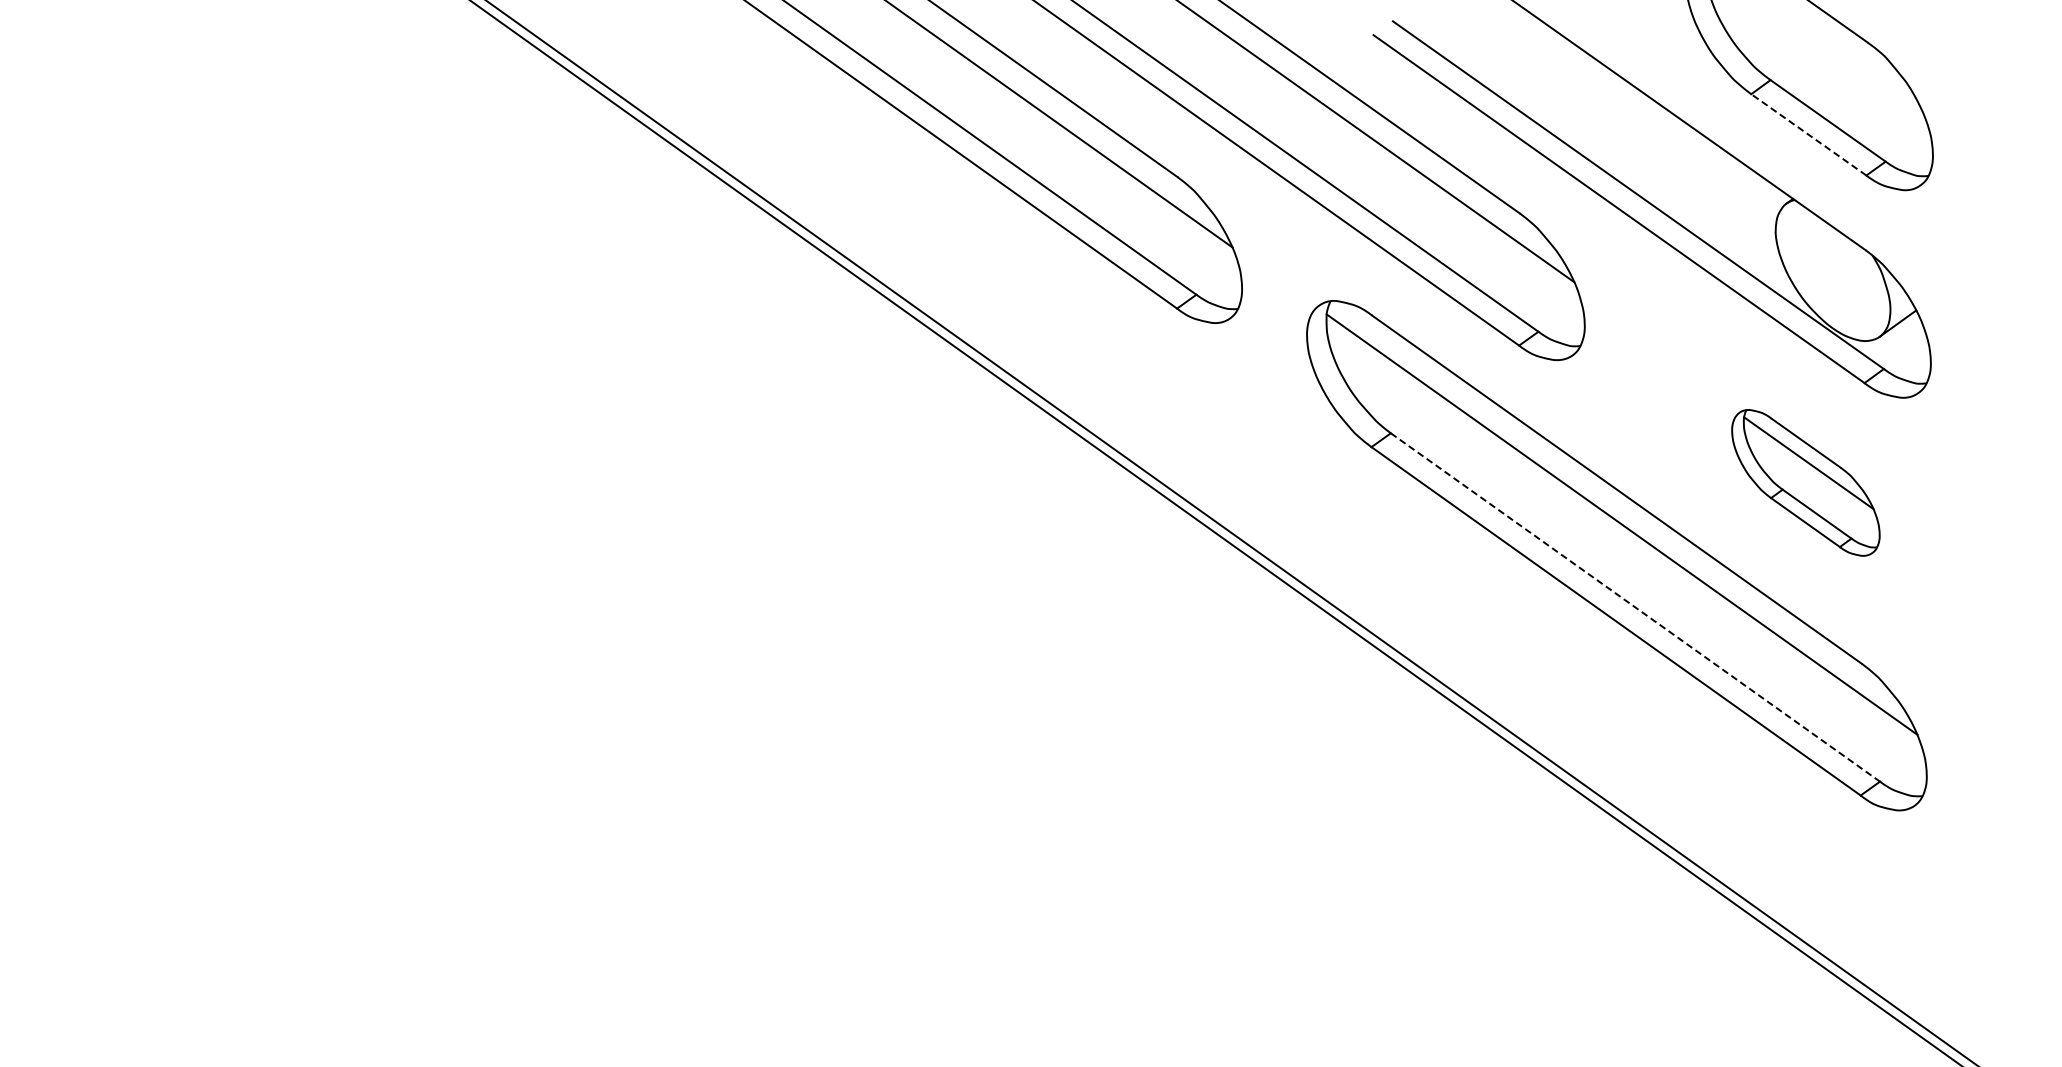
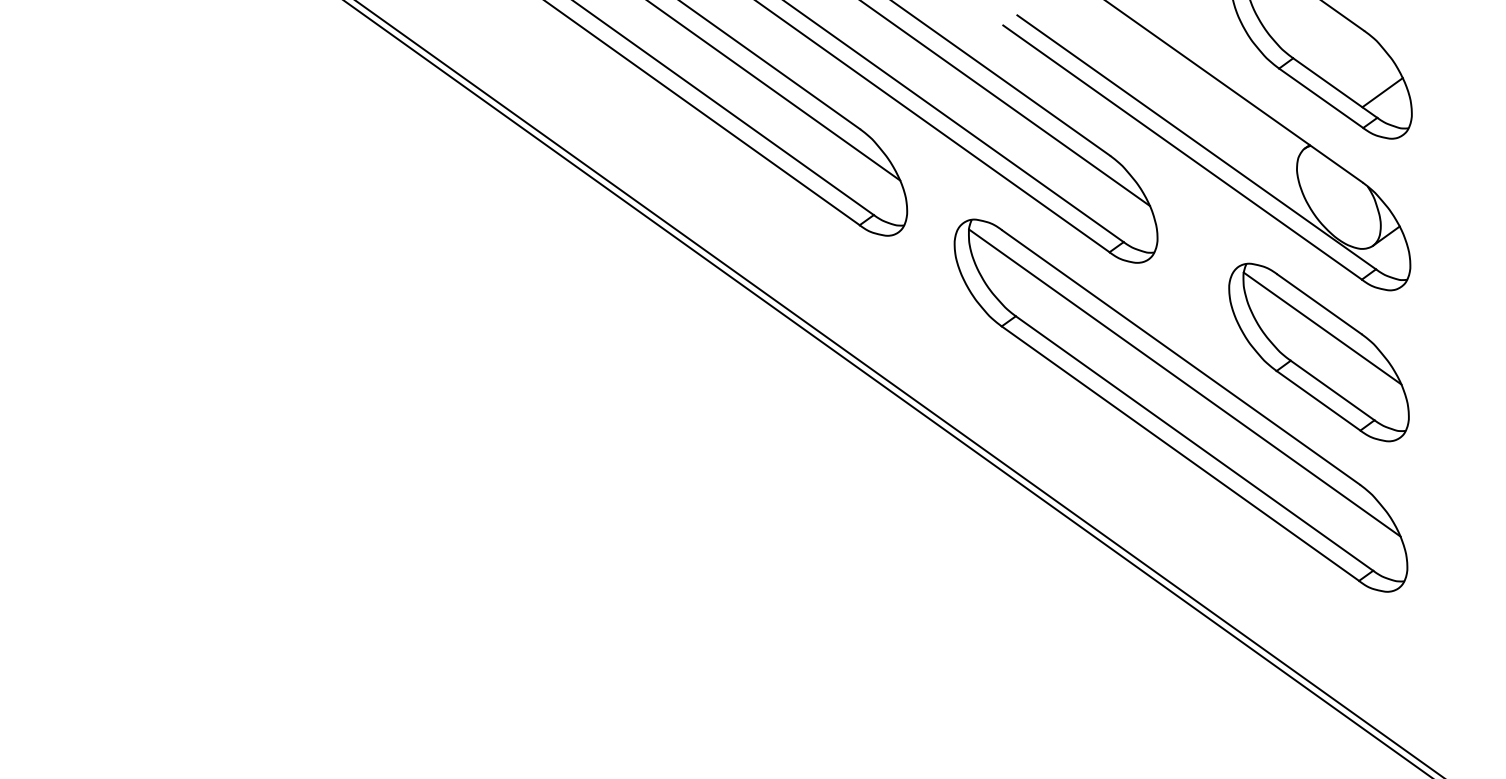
line: (1892, 127) -> (1382, 92), added
line: (1808, 134) -> (1320, 98), dashed -> solid
part: (1805, 482) -> (1318, 352), size x1.67
line: (1635, 607) -> (1194, 443), dashed -> solid

